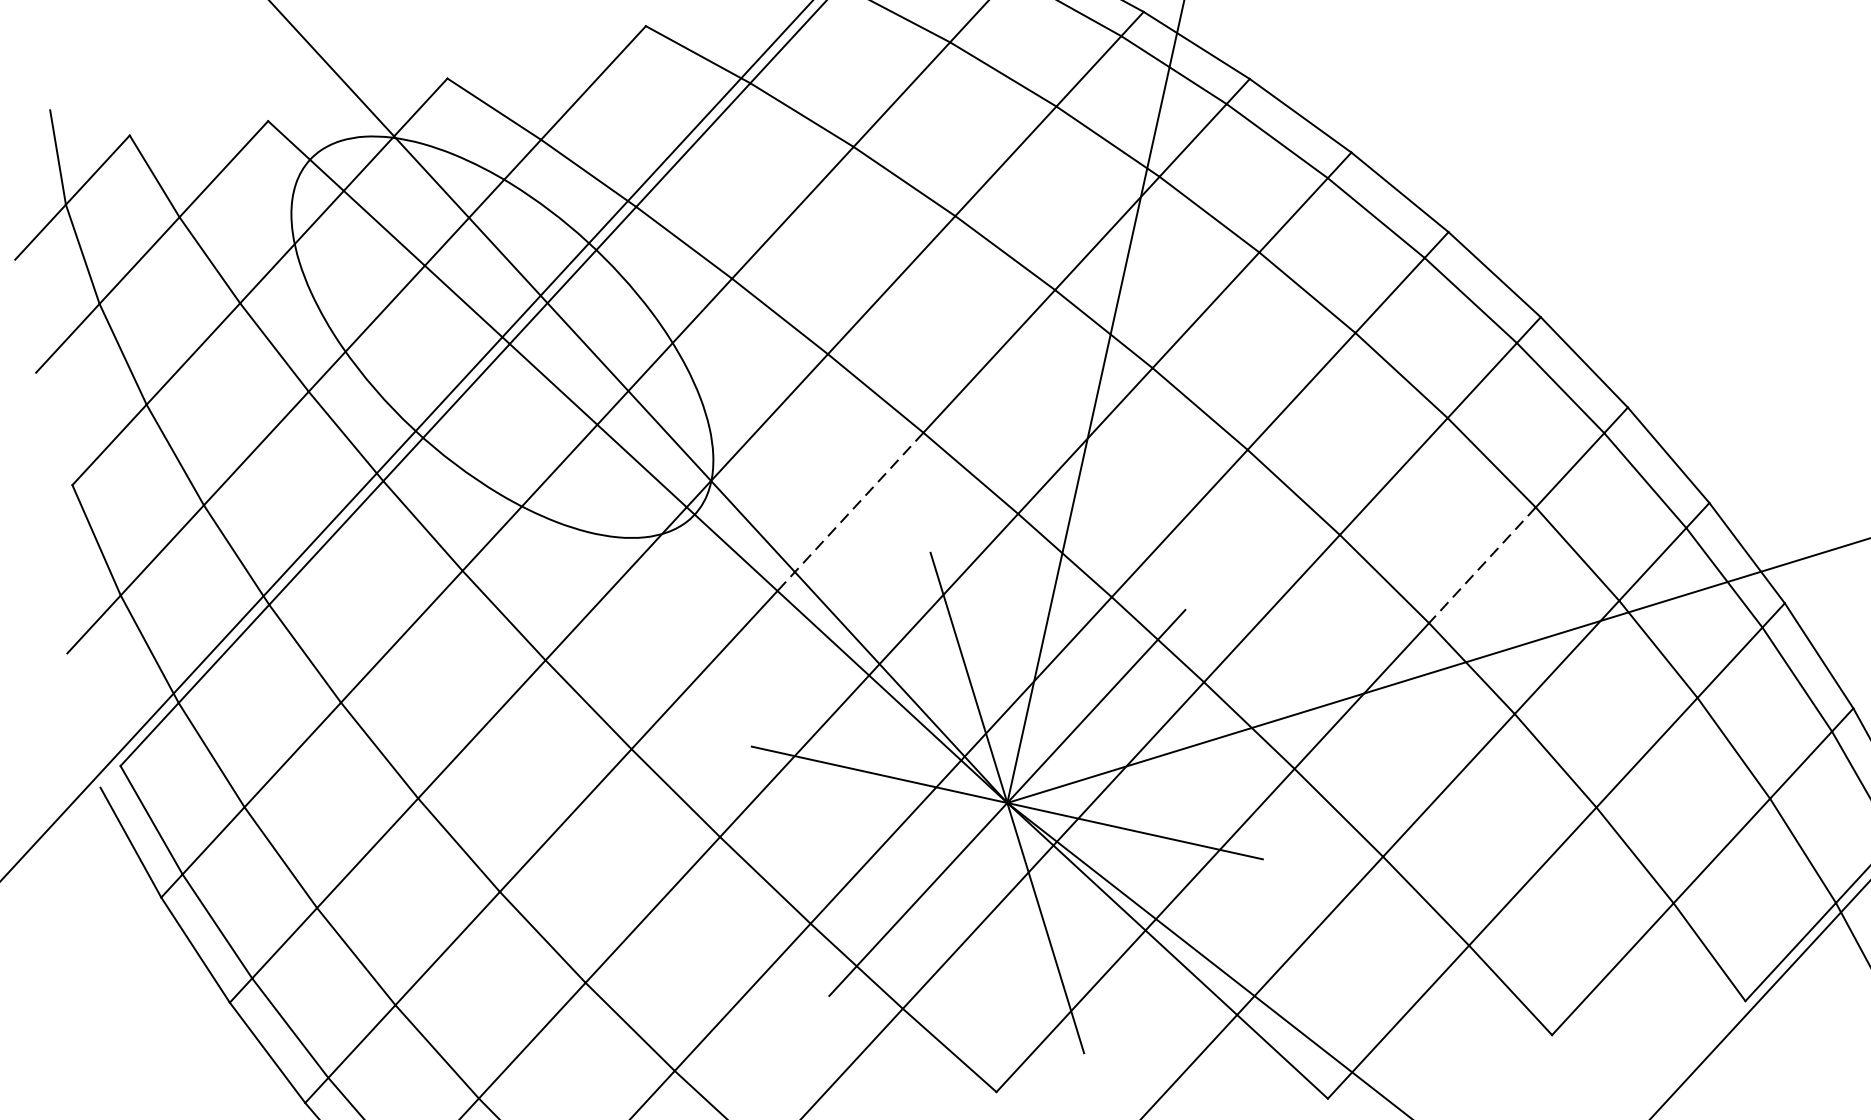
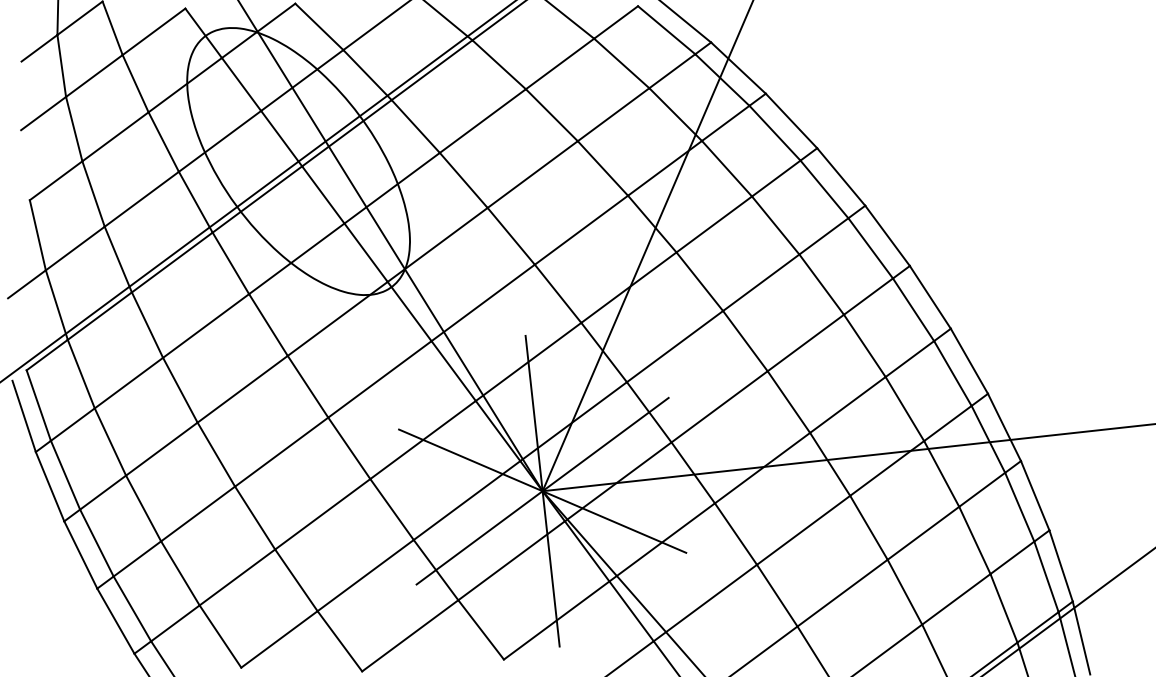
line: (849, 513) -> (482, 303), dashed -> solid
line: (1481, 564) -> (847, 404), dashed -> solid

